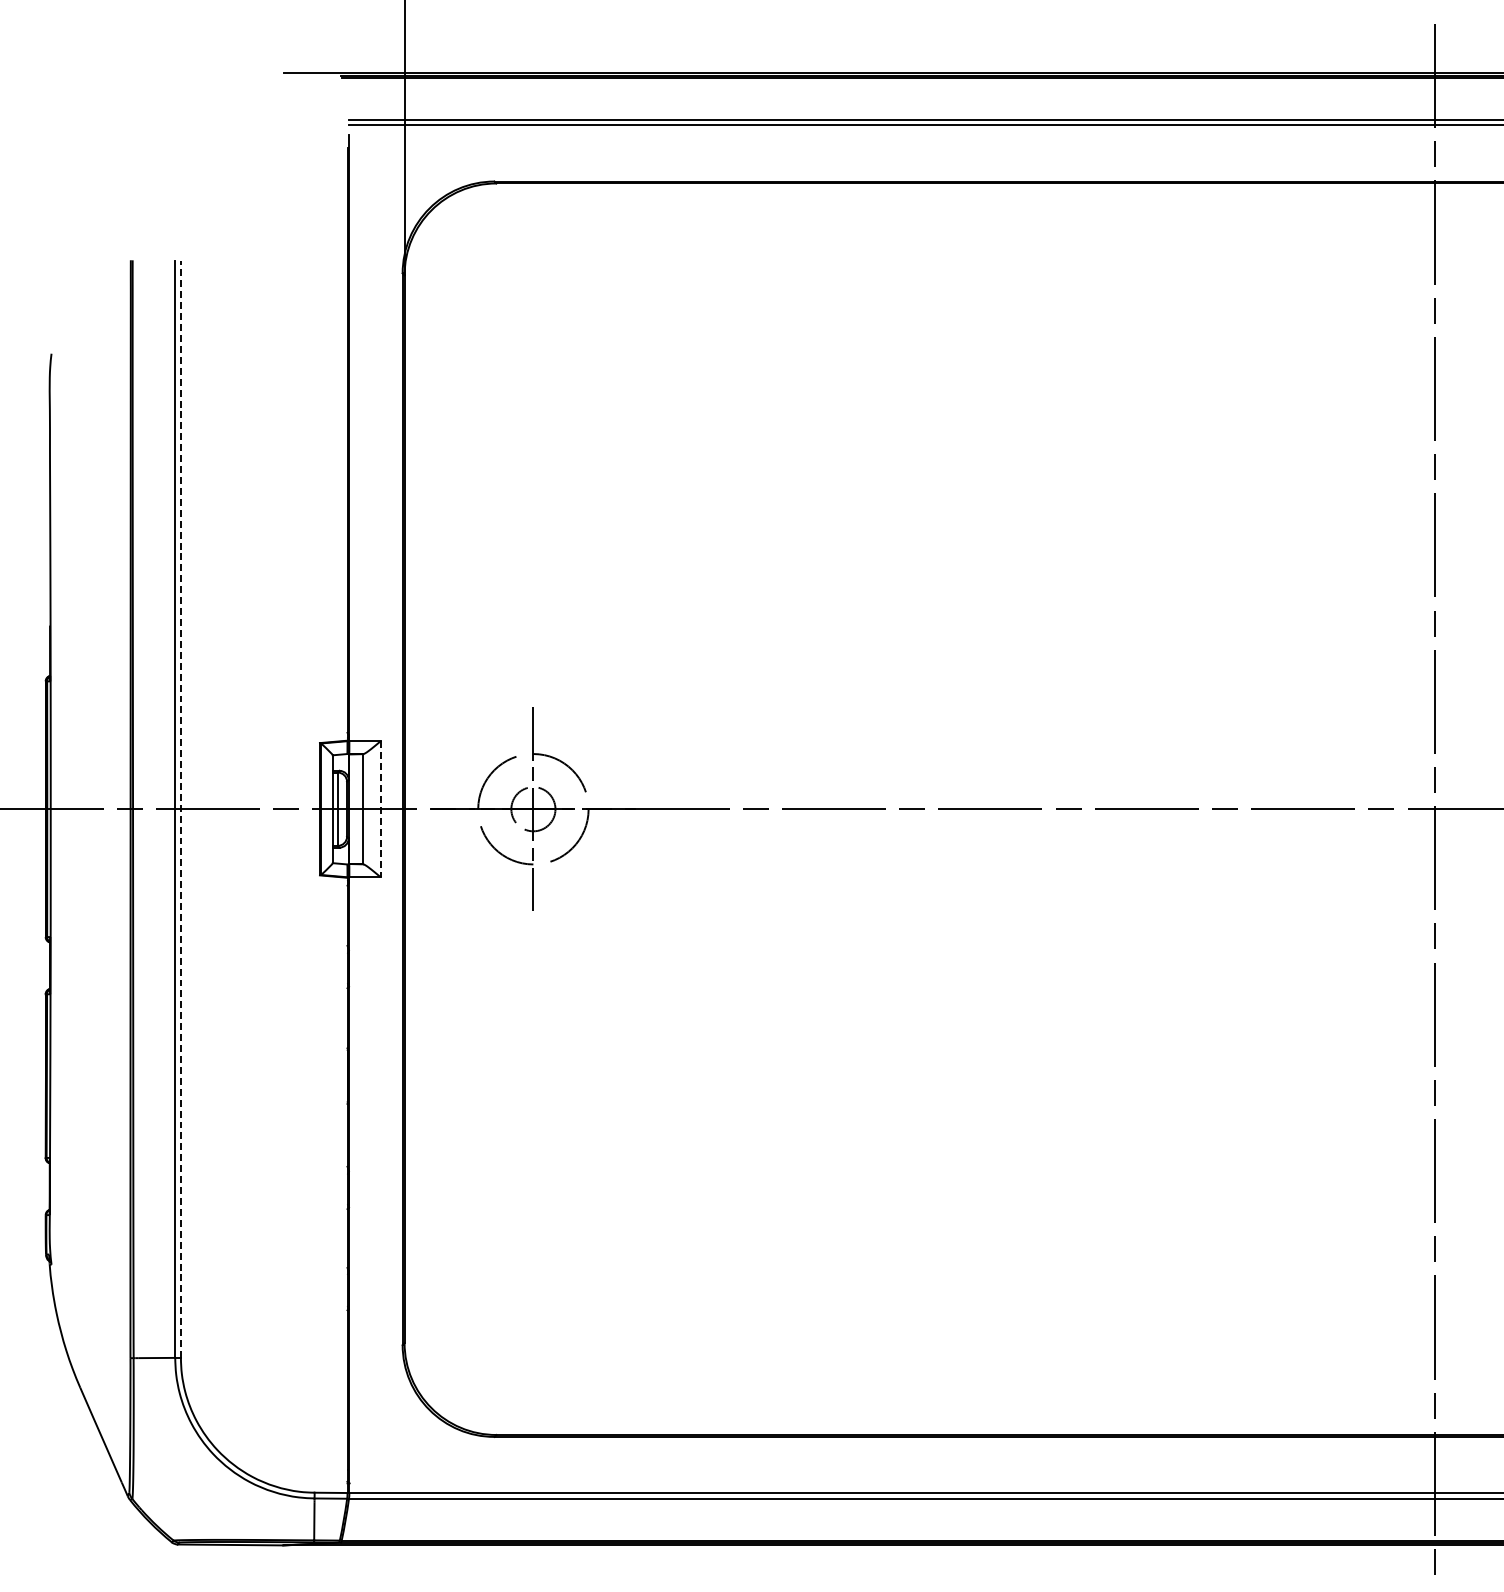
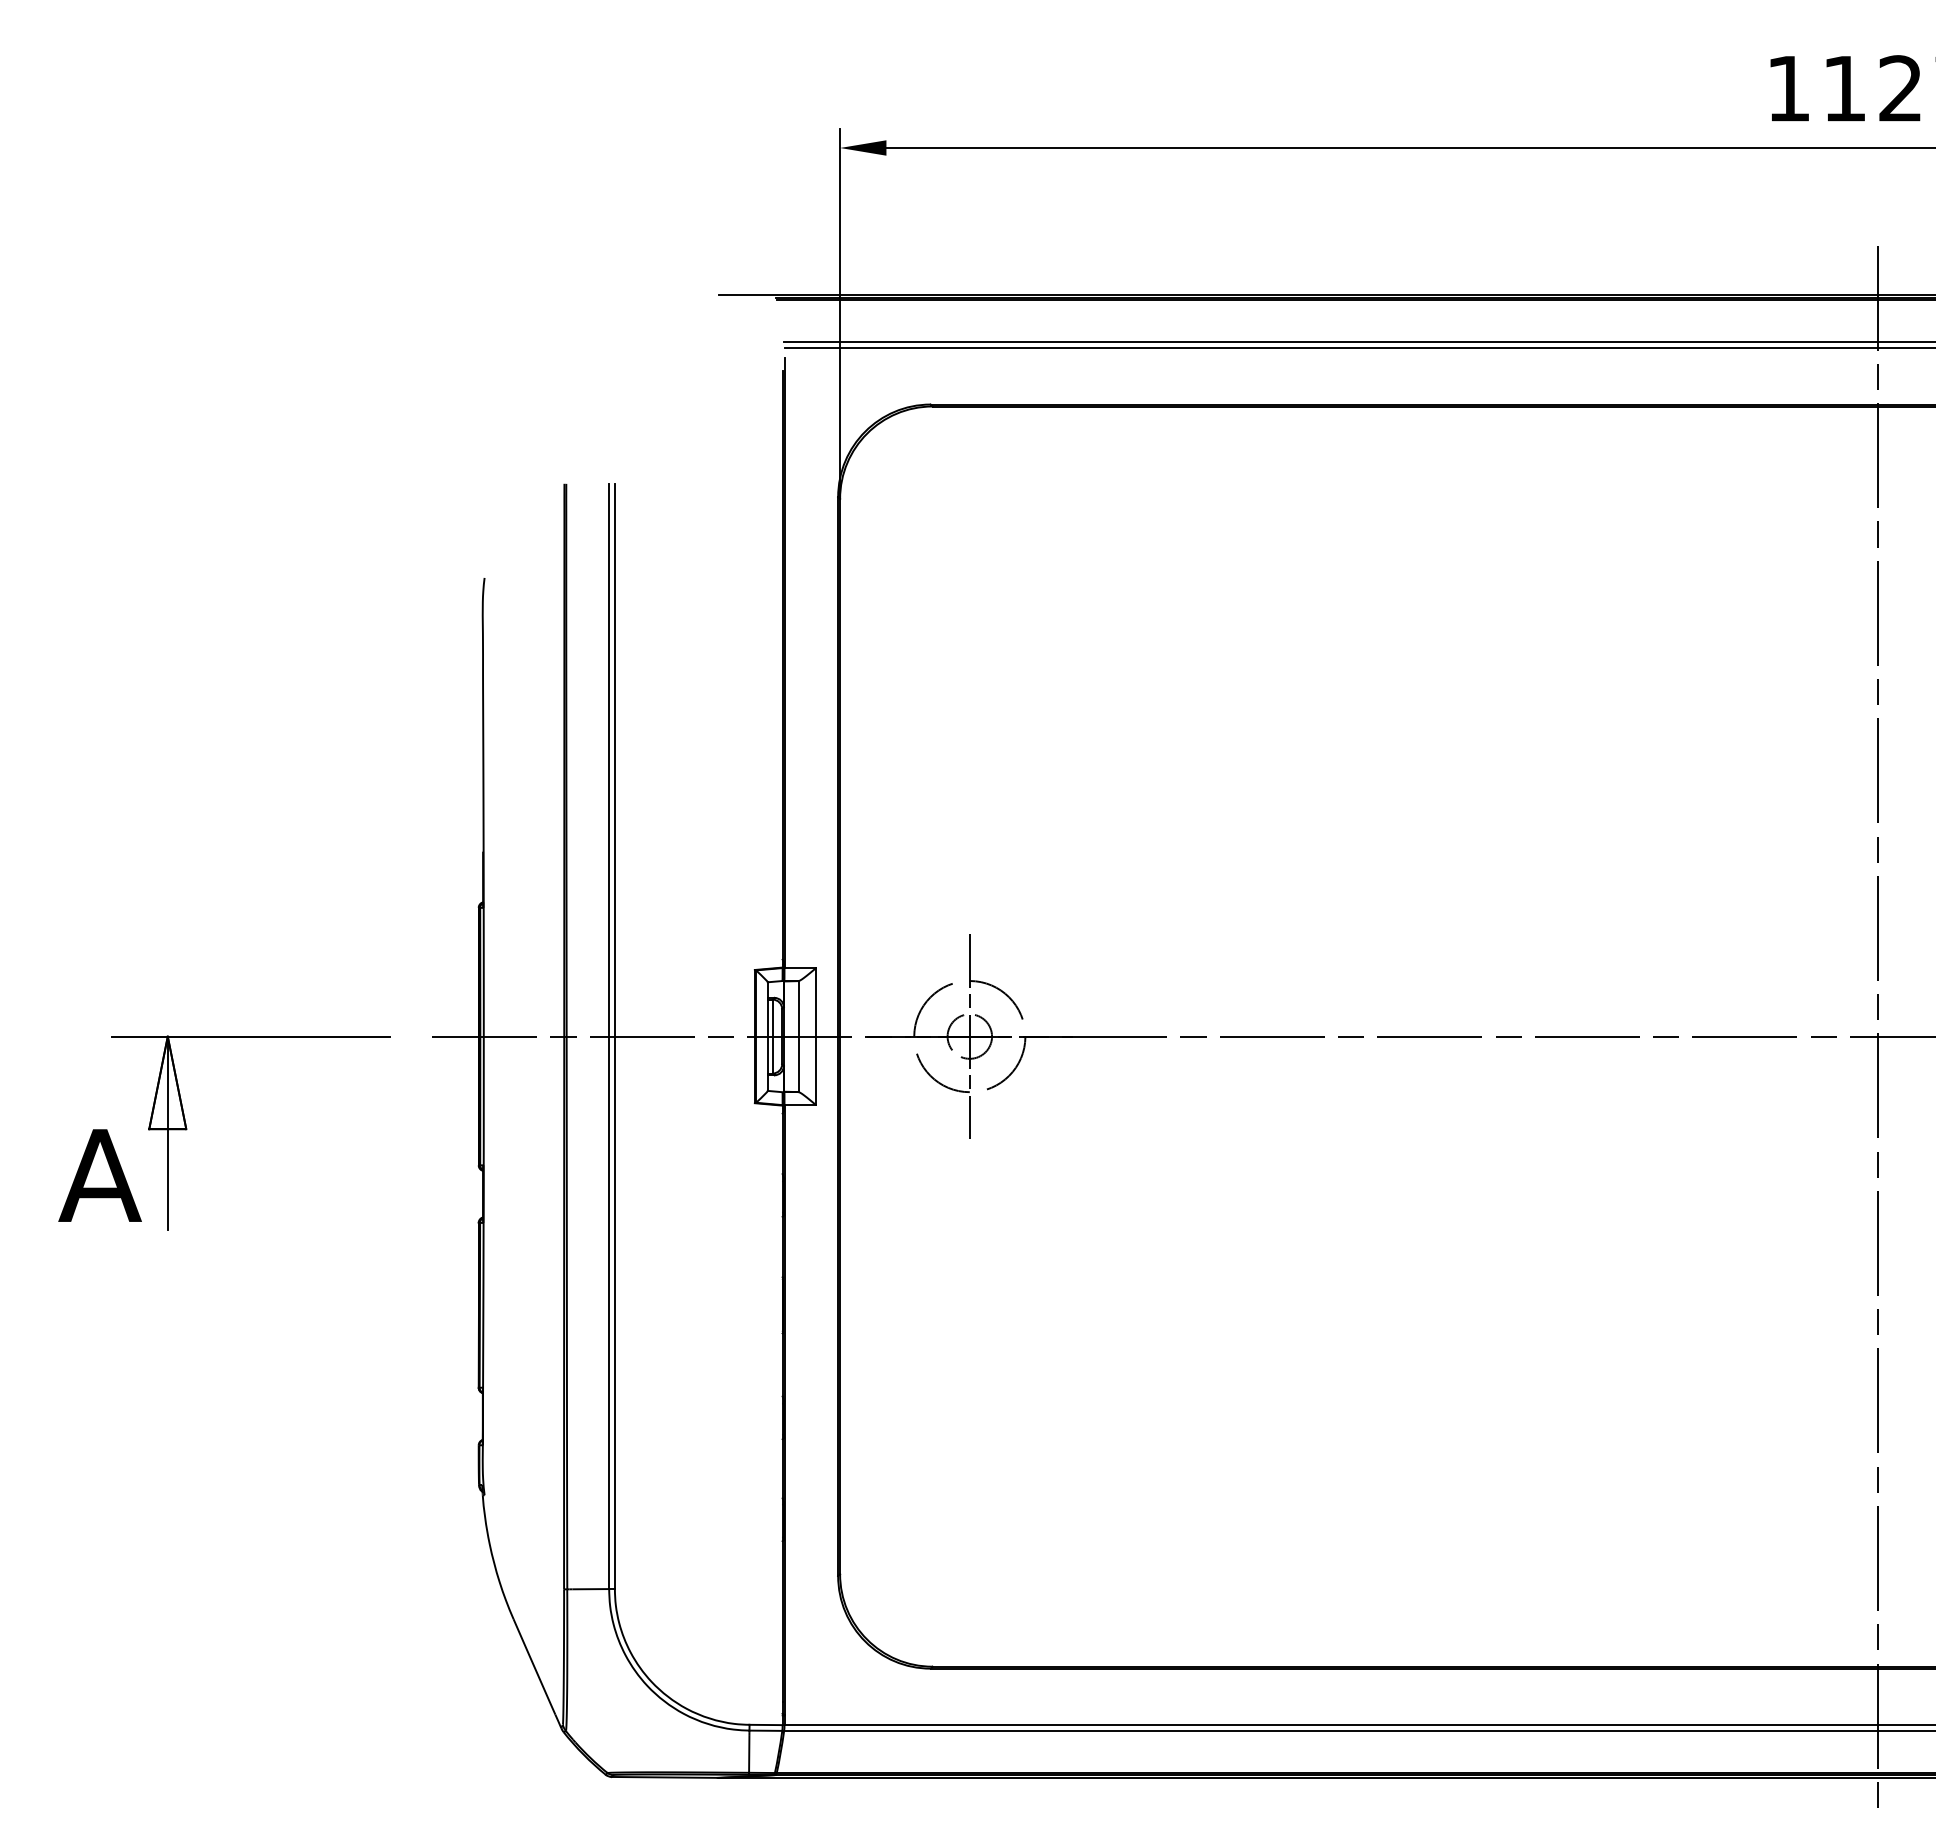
line: (180, 809) -> (614, 1036), dashed -> solid
line: (381, 810) -> (816, 1037), dashed -> solid

